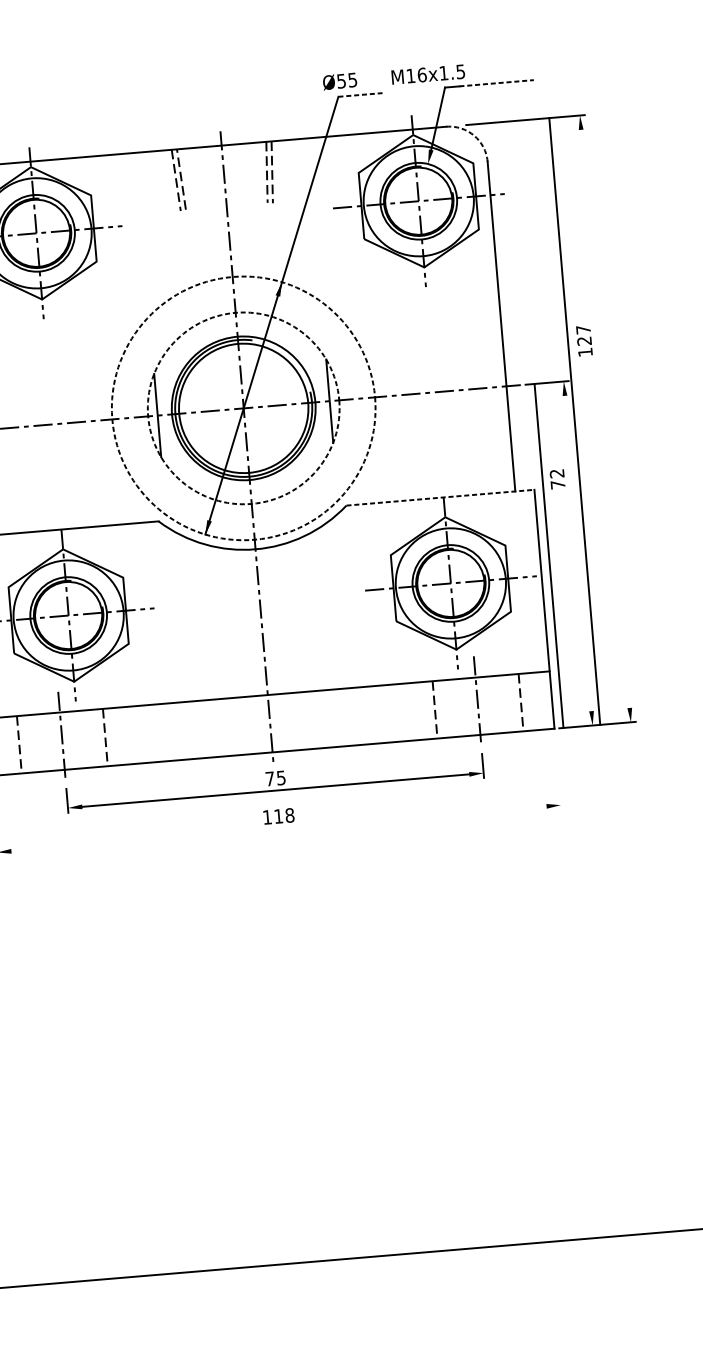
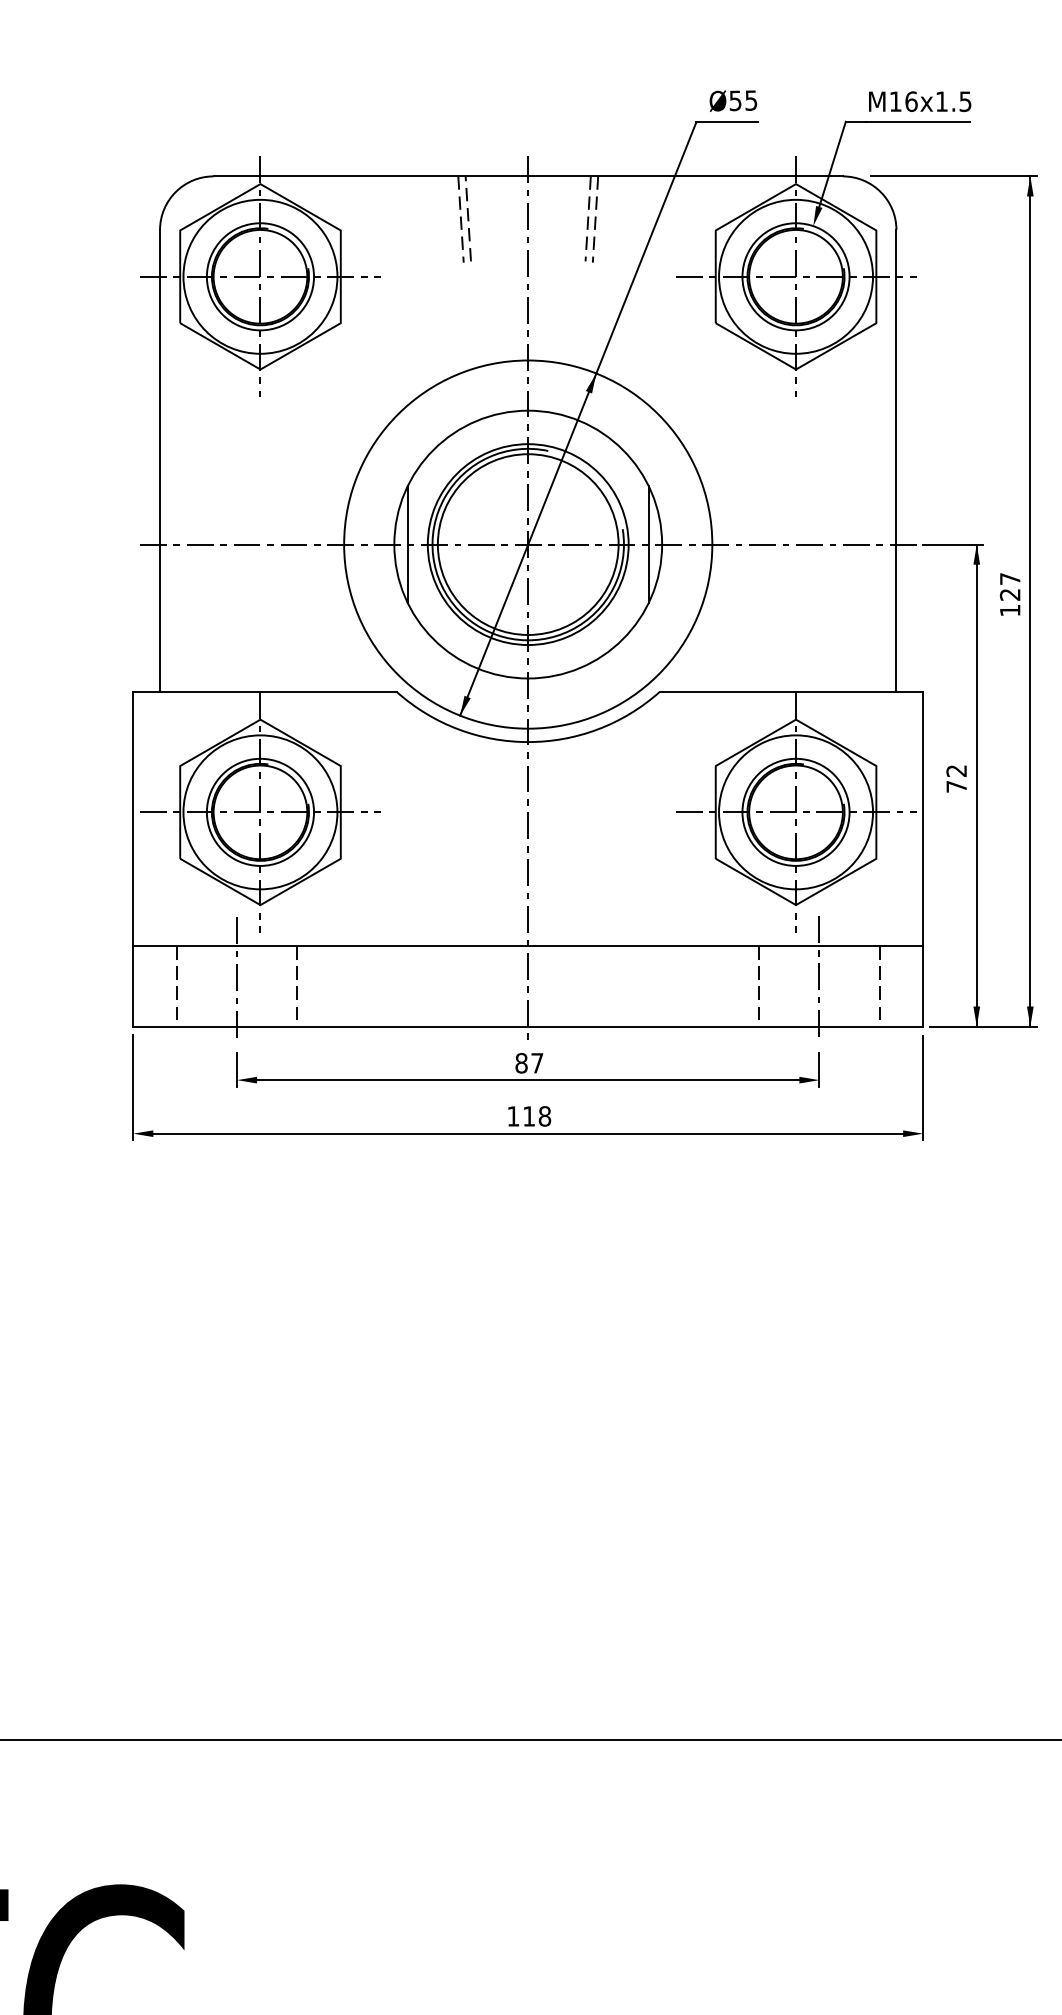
text: (428, 74) -> (920, 101), moved
text: (340, 81) -> (733, 100), moved
line: (496, 83) -> (918, 121), dashed -> solid
line: (360, 95) -> (727, 122), dashed -> solid
arc: (474, 135) -> (880, 192), dashed -> solid
text: (583, 340) -> (1009, 594), moved
circle: (243, 408) -> (528, 544), dashed -> solid
circle: (243, 408) -> (528, 544), dashed -> solid
line: (574, 421) -> (1030, 601), moved
text: (557, 479) -> (956, 778), moved
line: (440, 497) -> (791, 691), dashed -> solid
line: (548, 555) -> (976, 785), moved
line: (558, 772) -> (923, 1087), added
text: (275, 777) -> (529, 1062), 75 -> 87
line: (279, 828) -> (528, 1133), added

